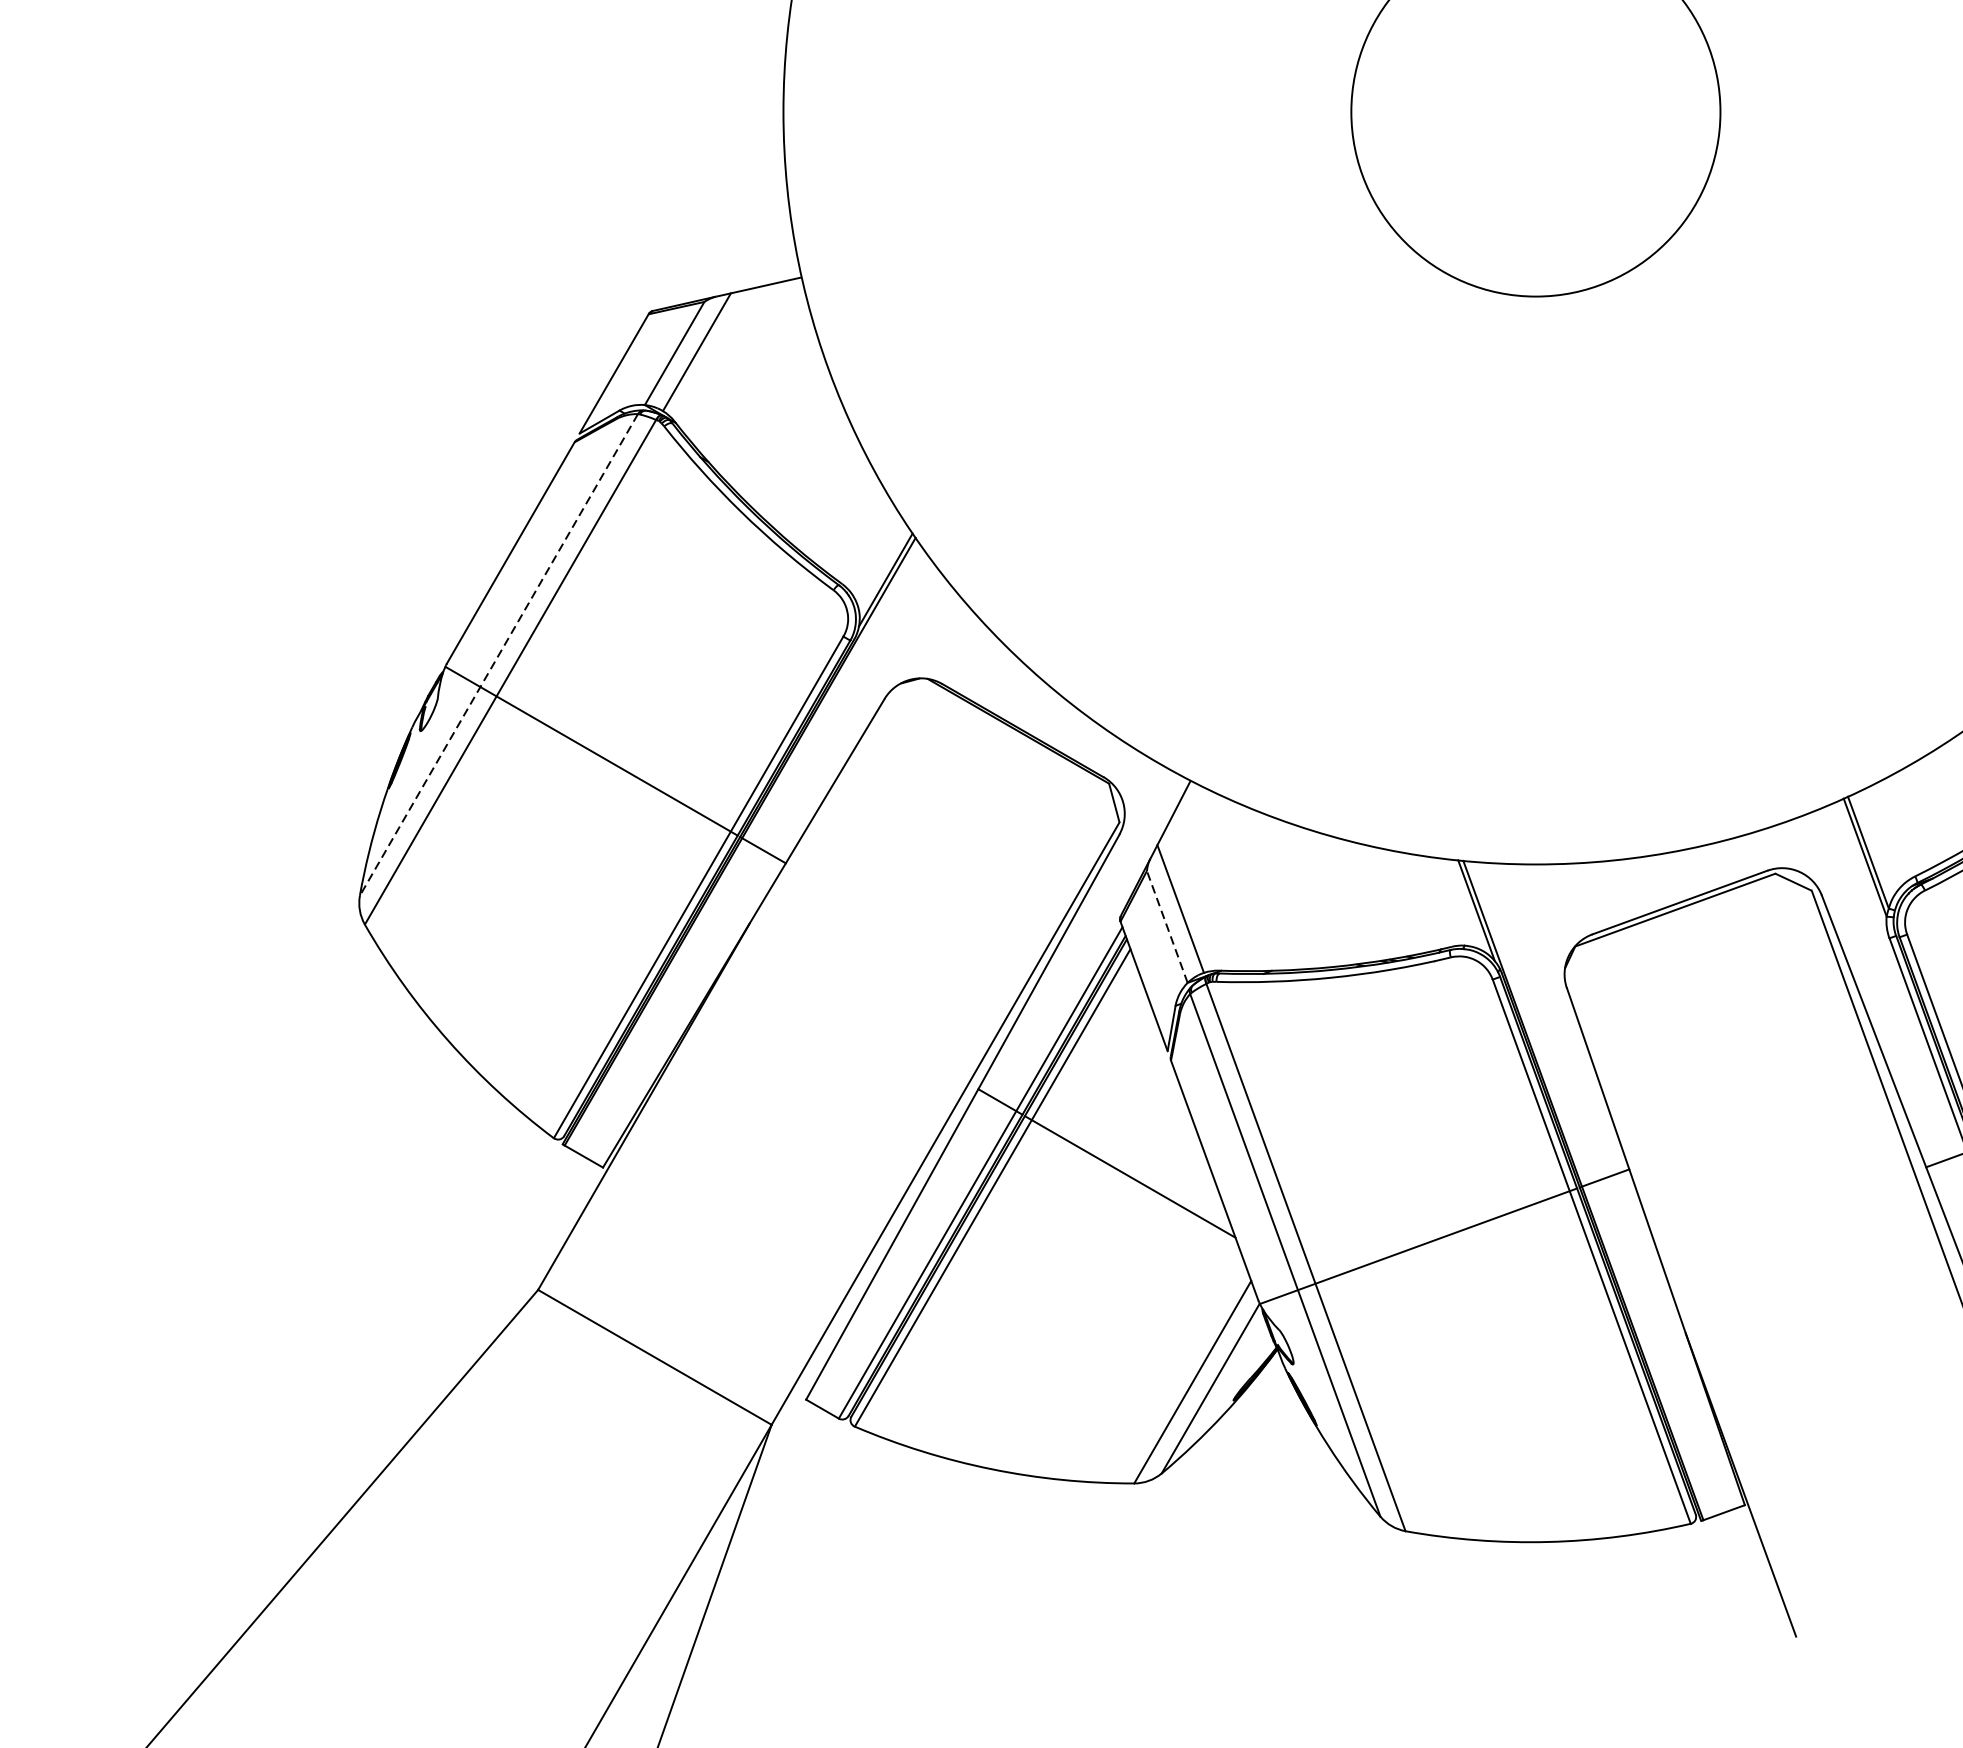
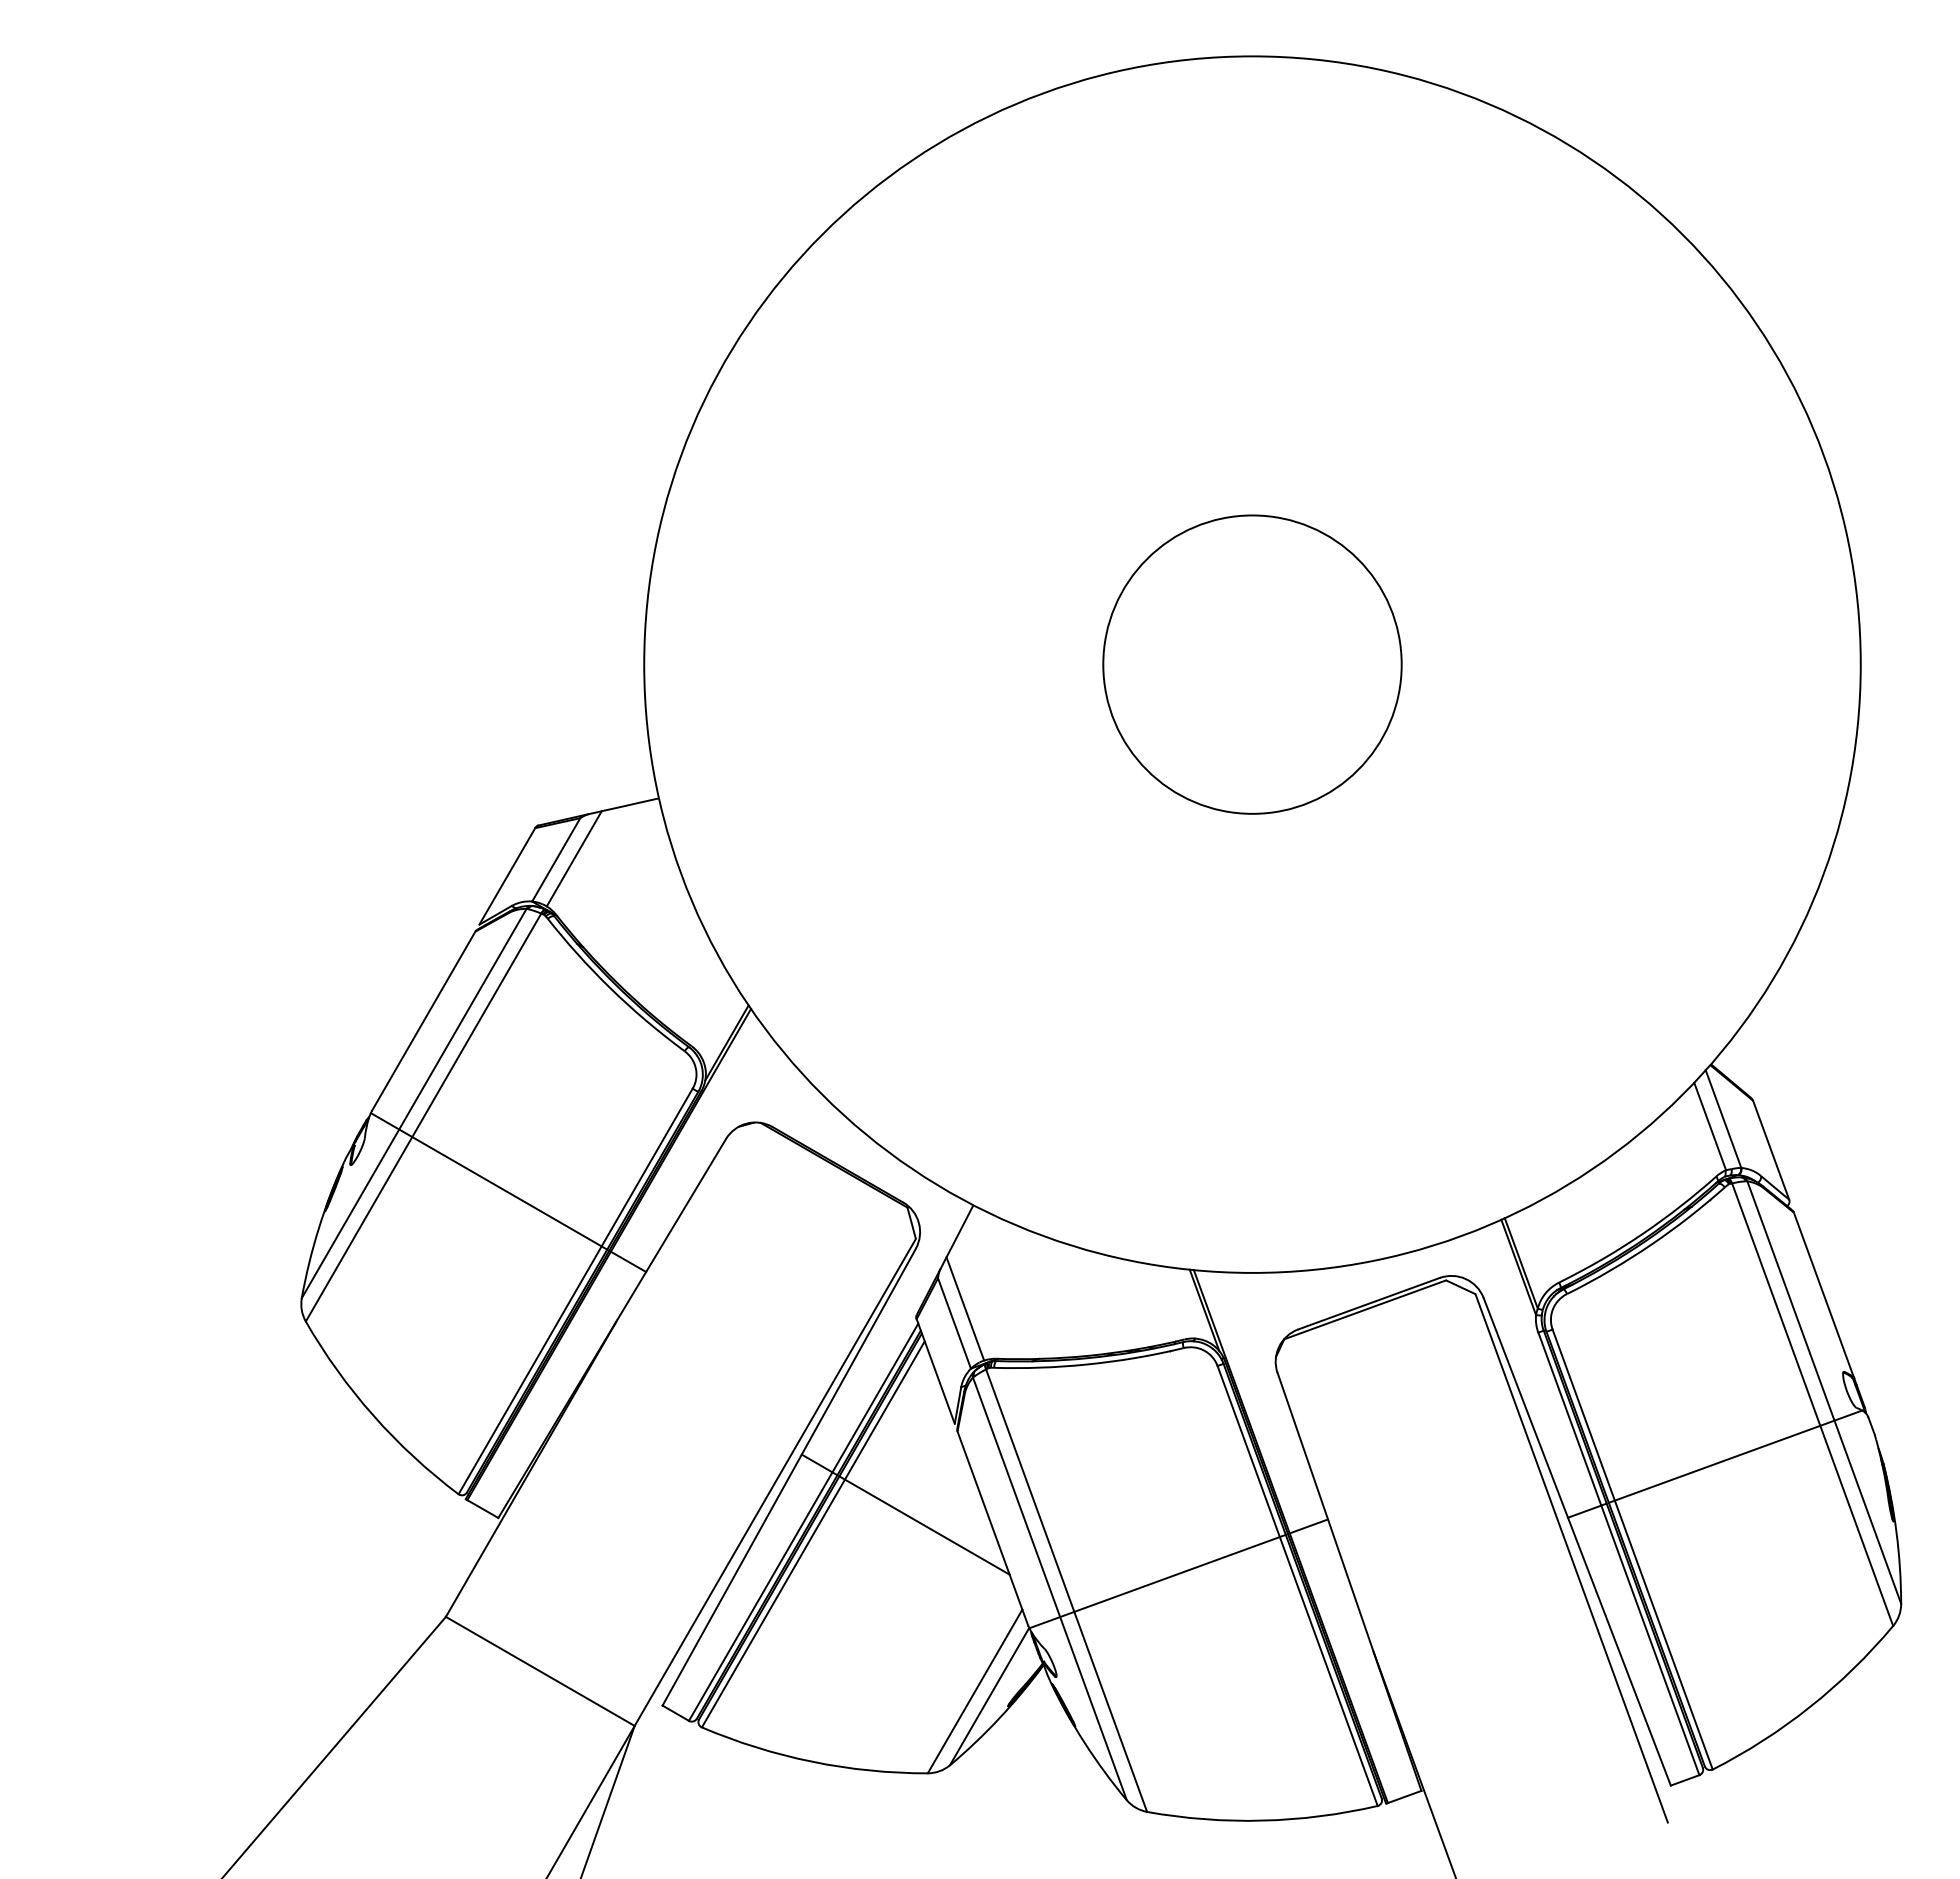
line: (499, 654) -> (414, 1103), dashed -> solid
line: (1167, 925) -> (954, 1322), dashed -> solid

